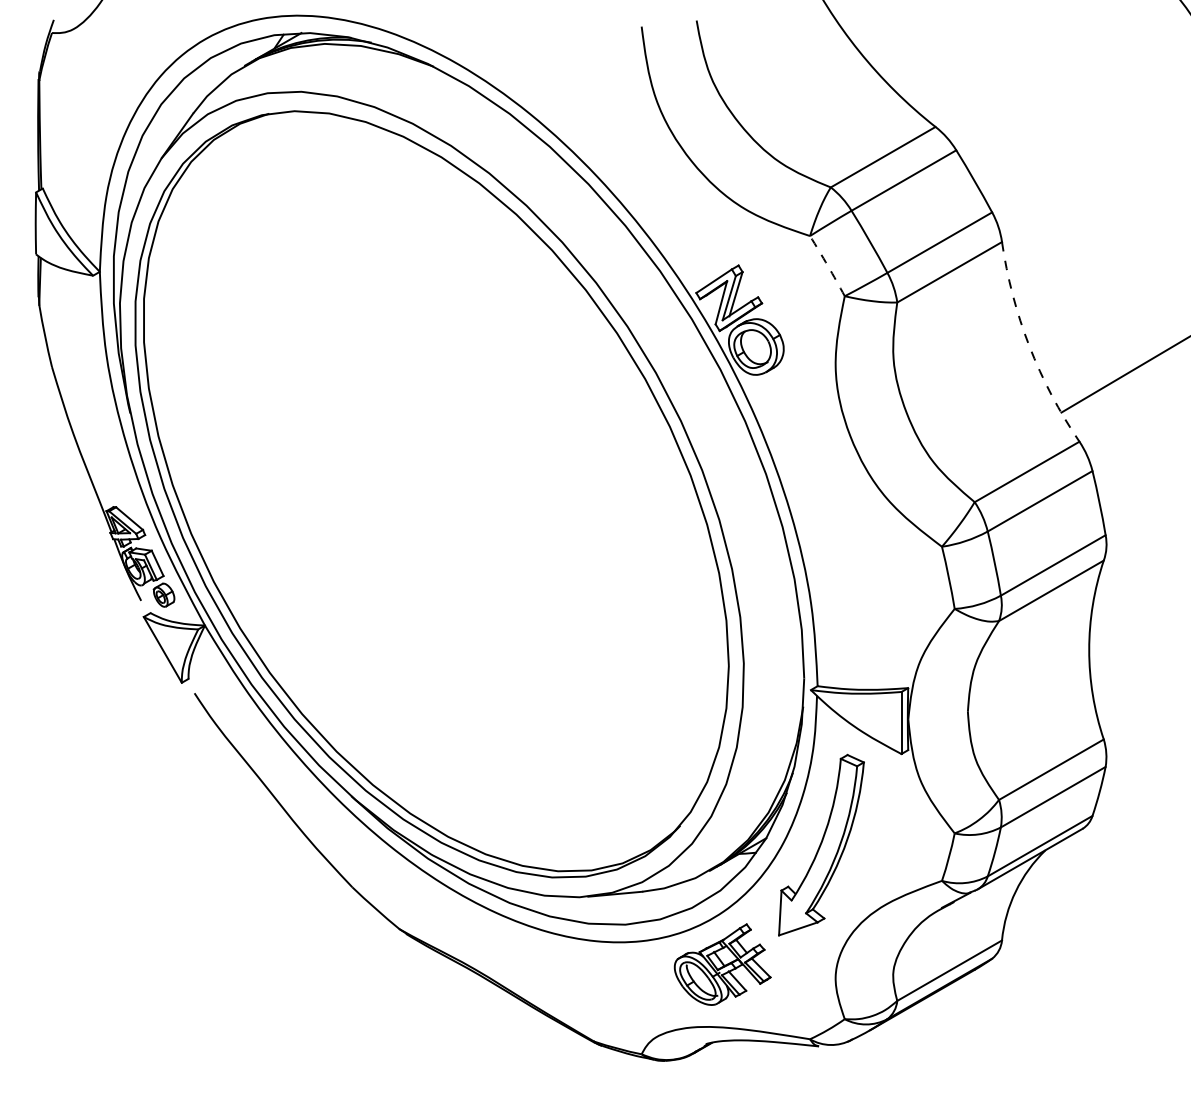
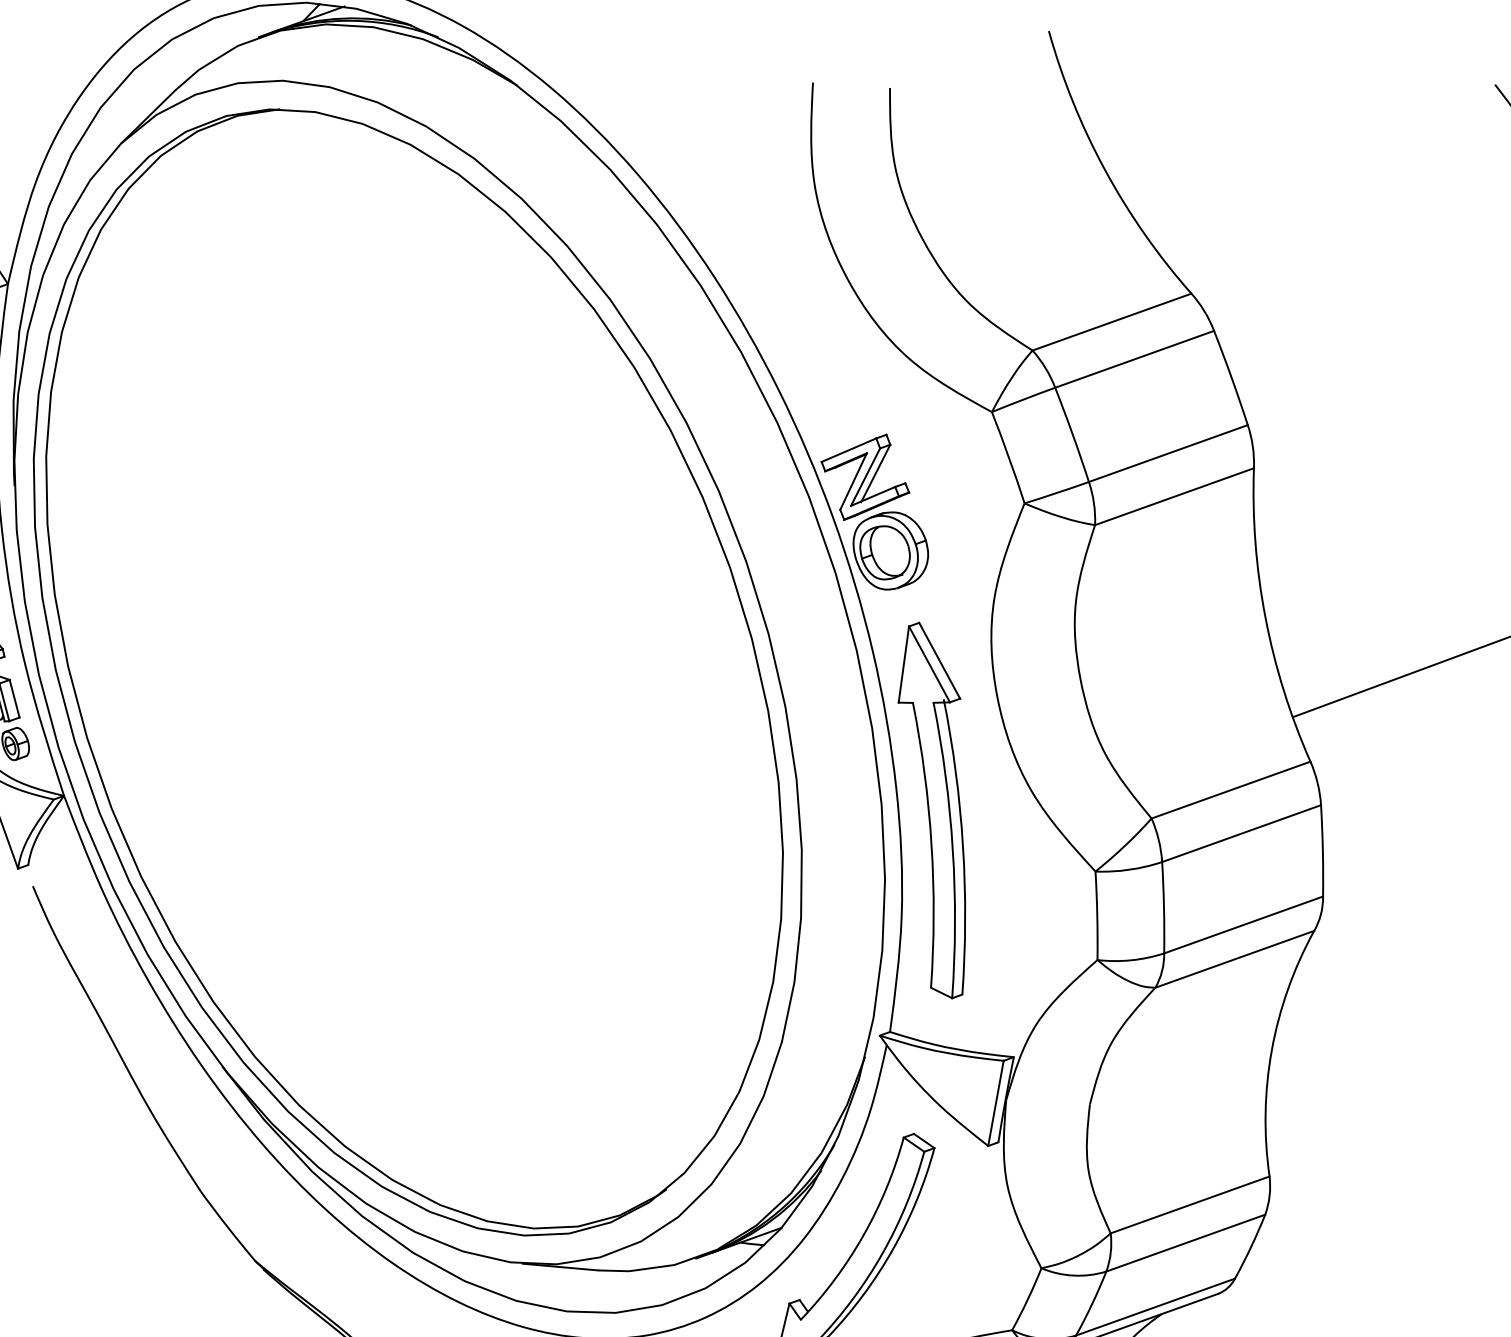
arc: (827, 265) -> (1008, 456), dashed -> solid
arc: (1029, 346) -> (1265, 618), dashed -> solid
part: (820, 523) -> (934, 809), added

